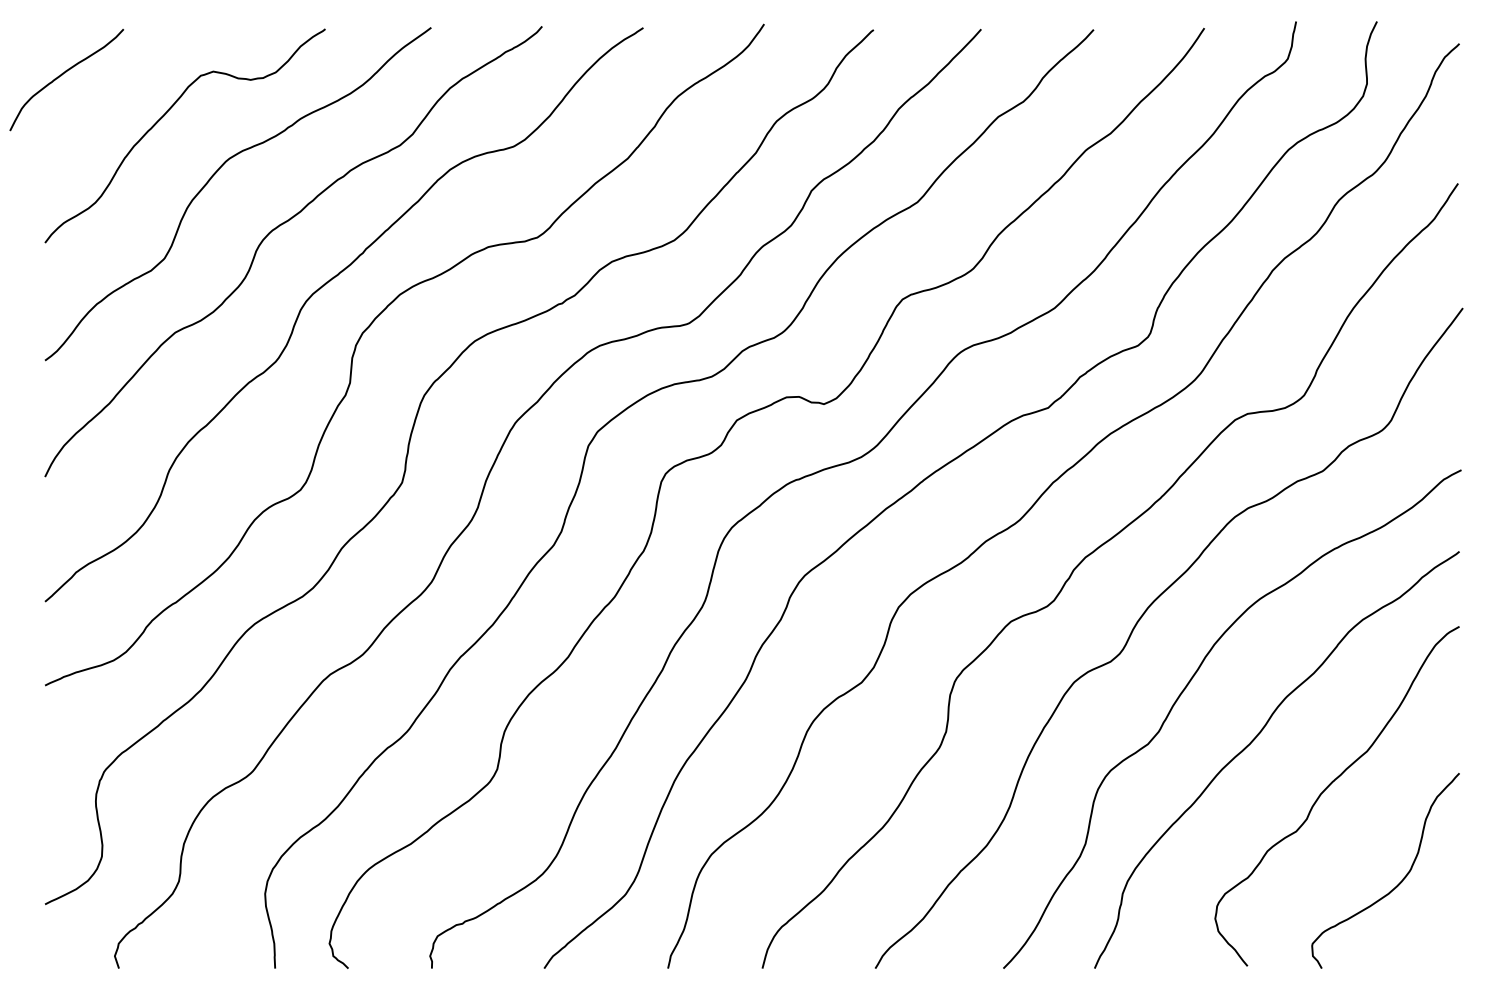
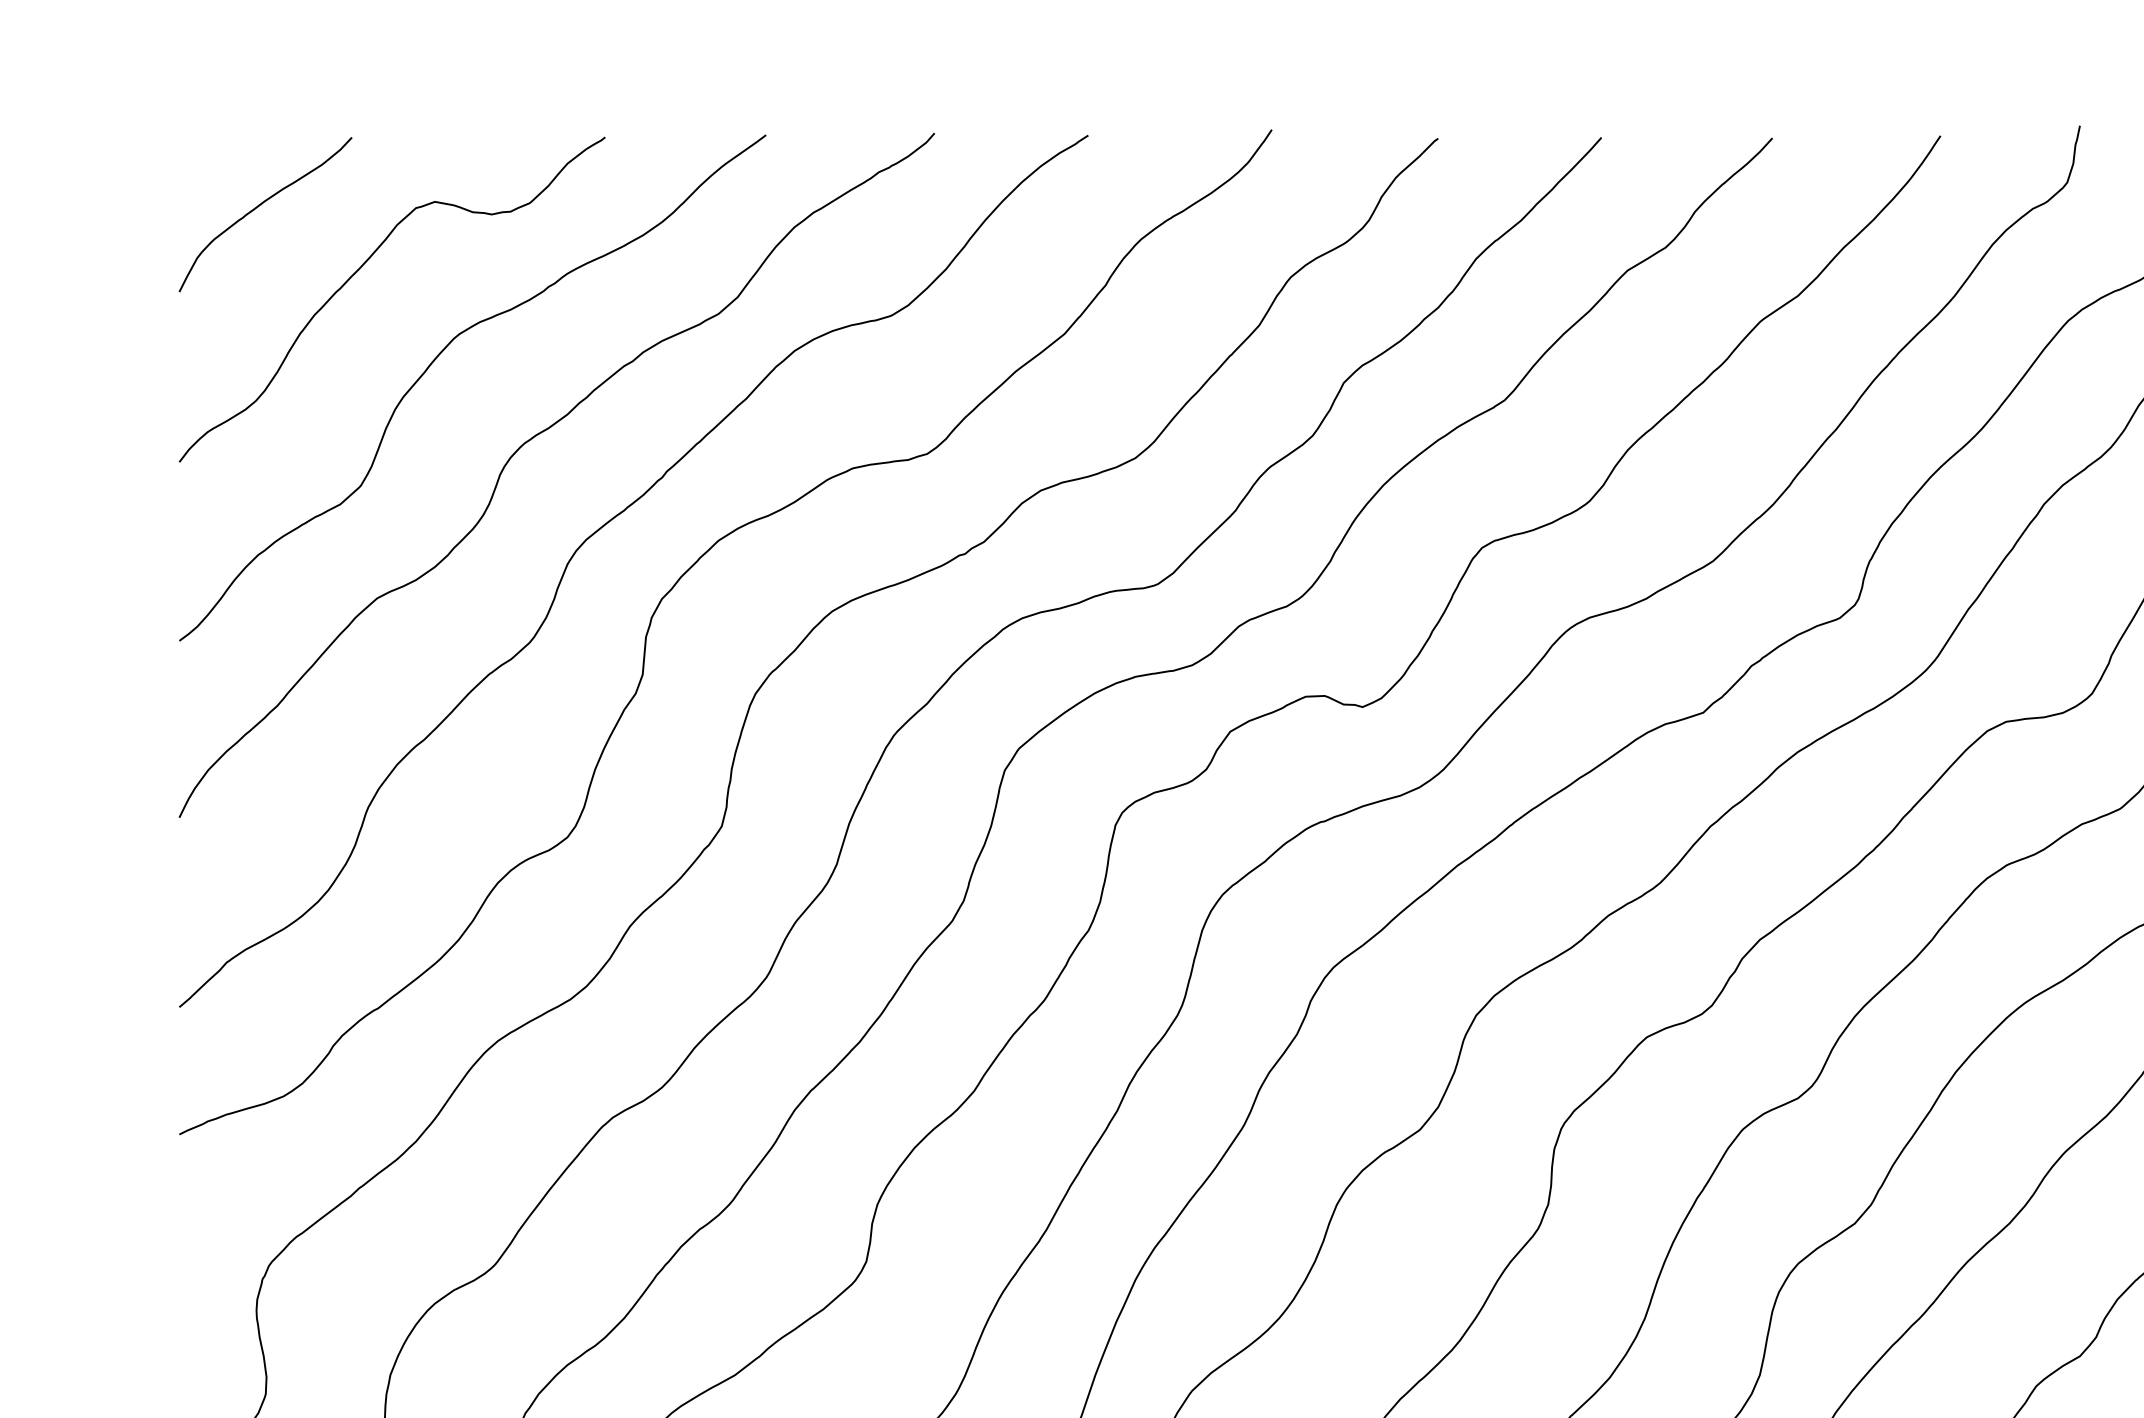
curve: (62, 75) -> (259, 207), moved

